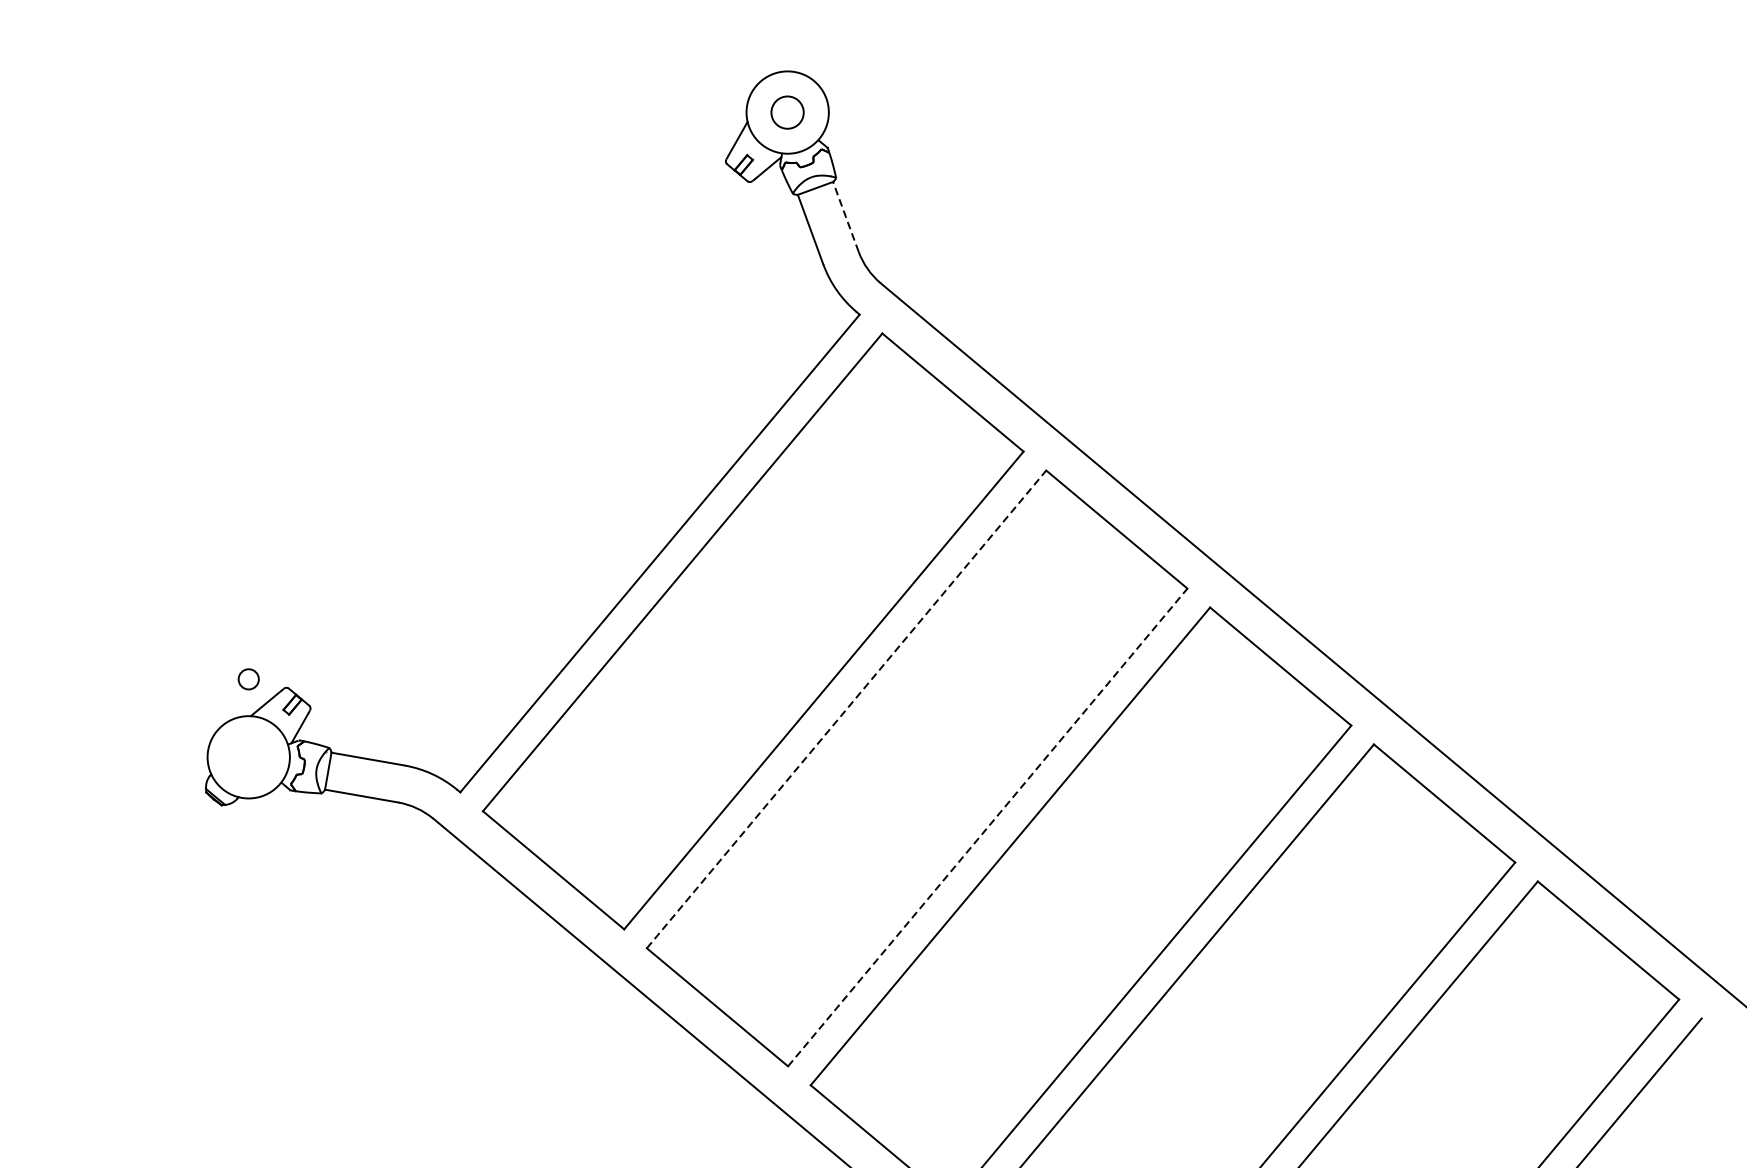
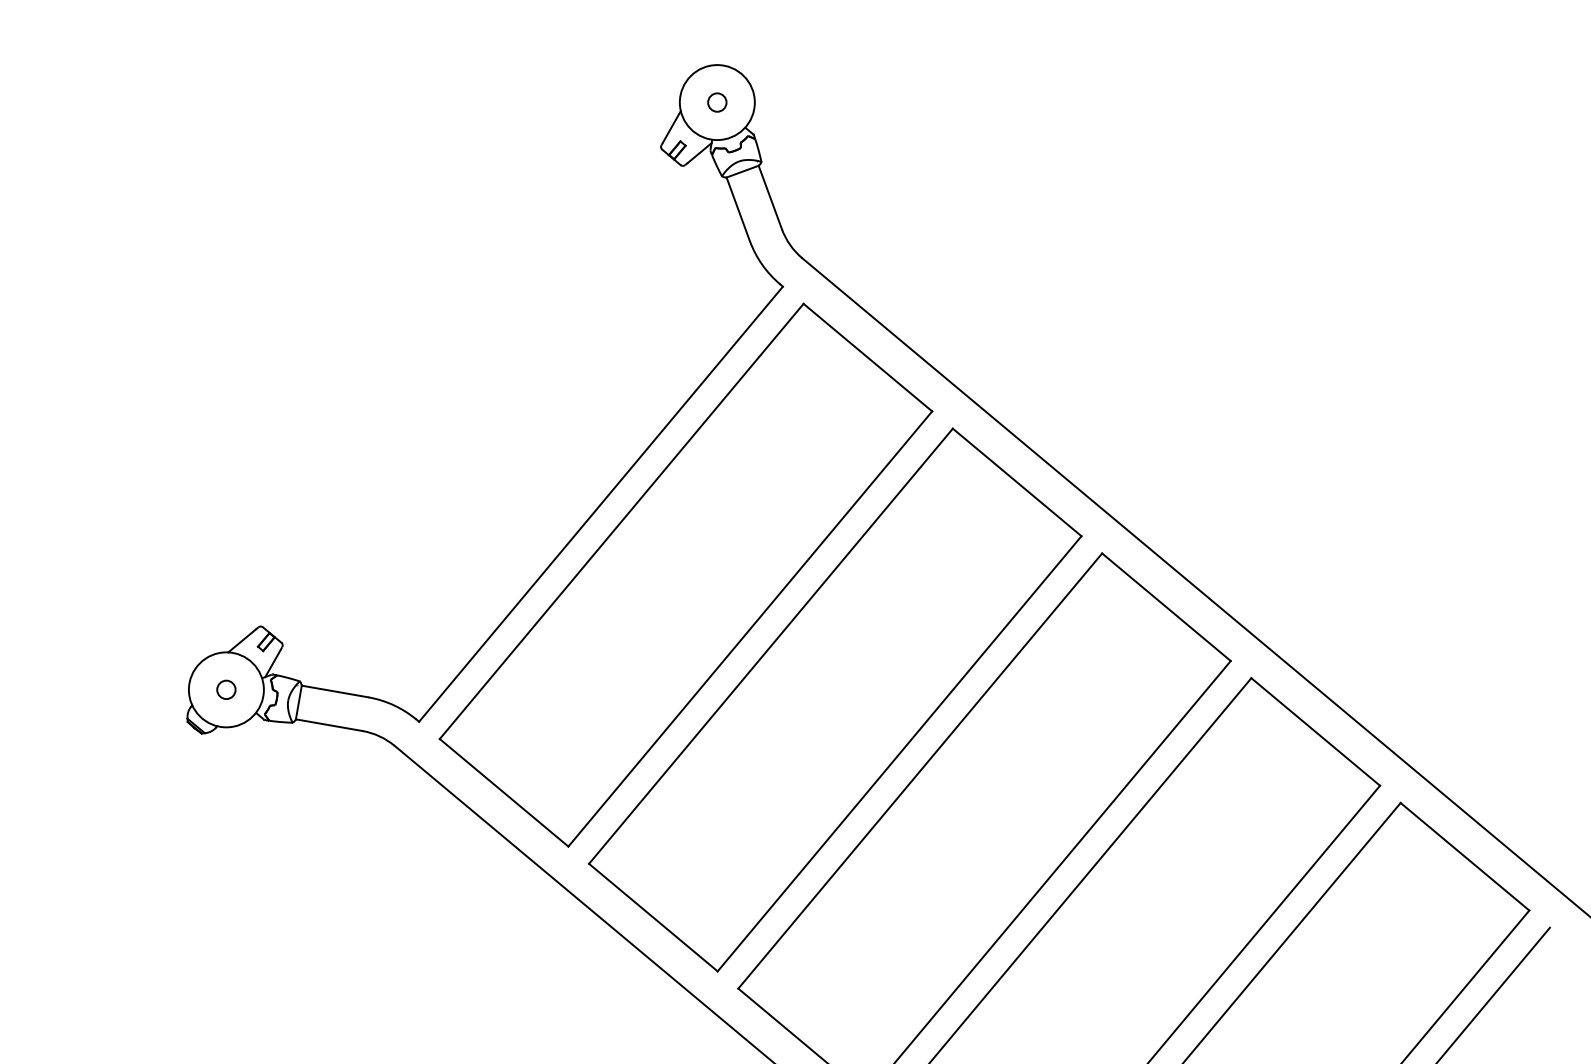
circle: (787, 112) -> (717, 102), size x0.62
line: (846, 216) -> (770, 197), dashed -> solid
circle: (248, 678) -> (226, 689), moved
line: (846, 709) -> (770, 646), dashed -> solid
line: (987, 827) -> (899, 753), dashed -> solid

